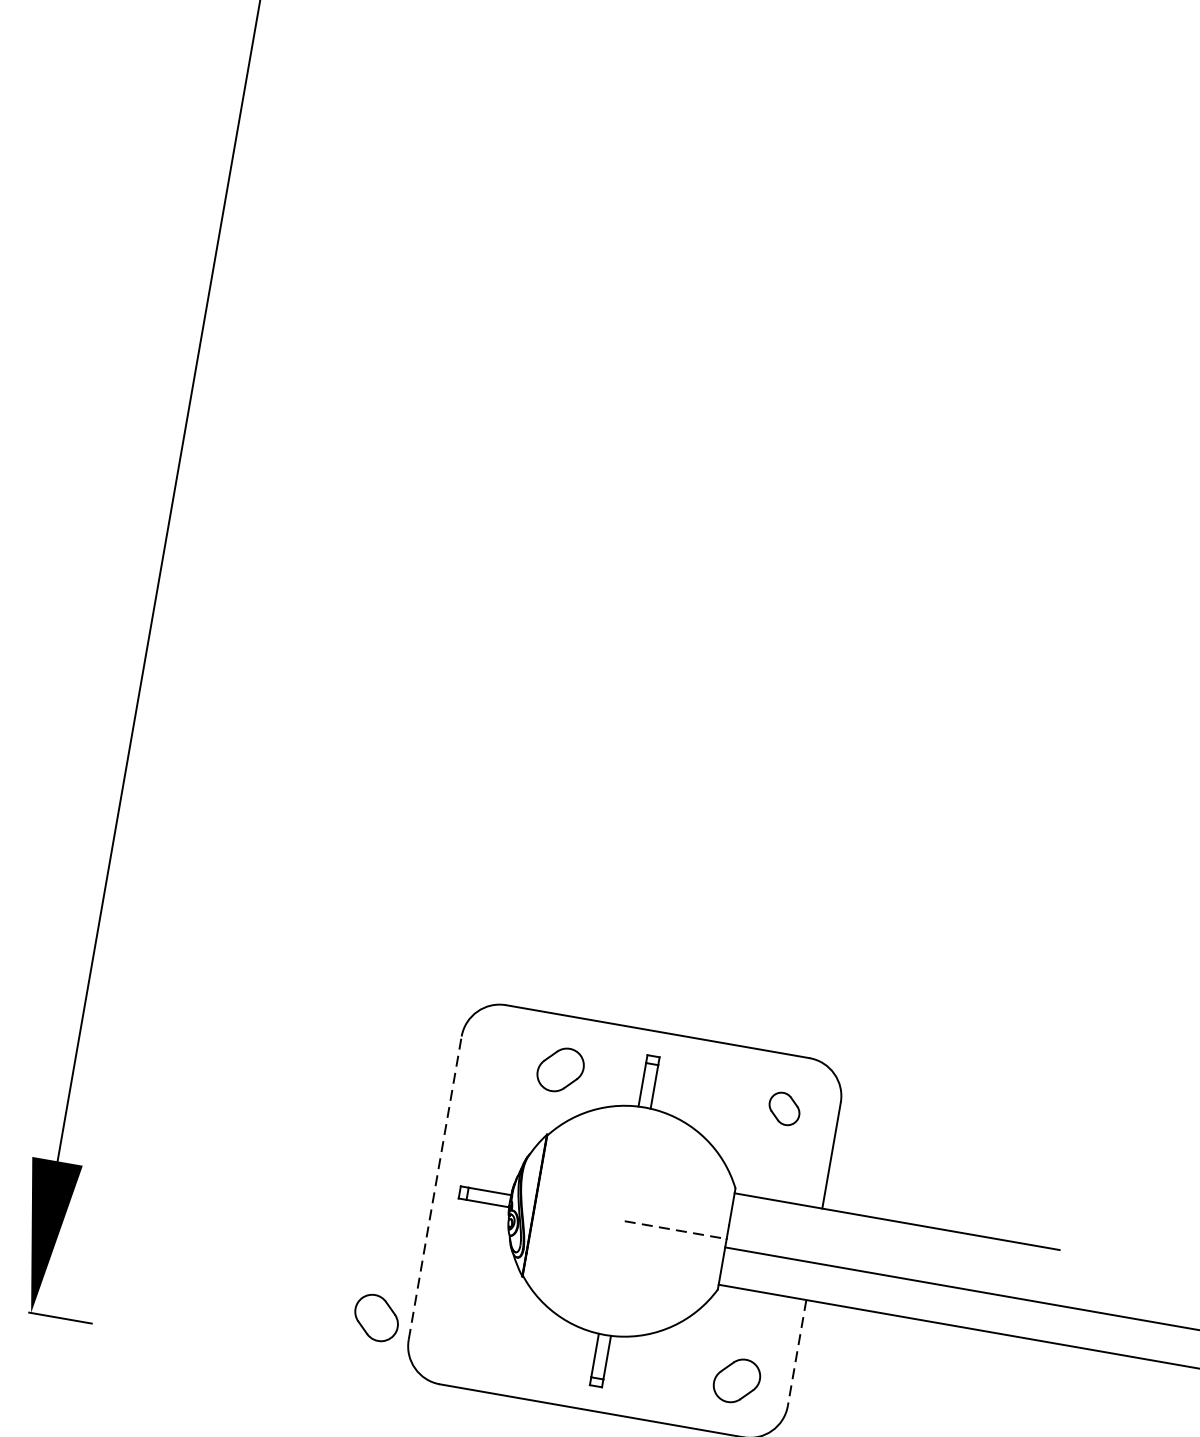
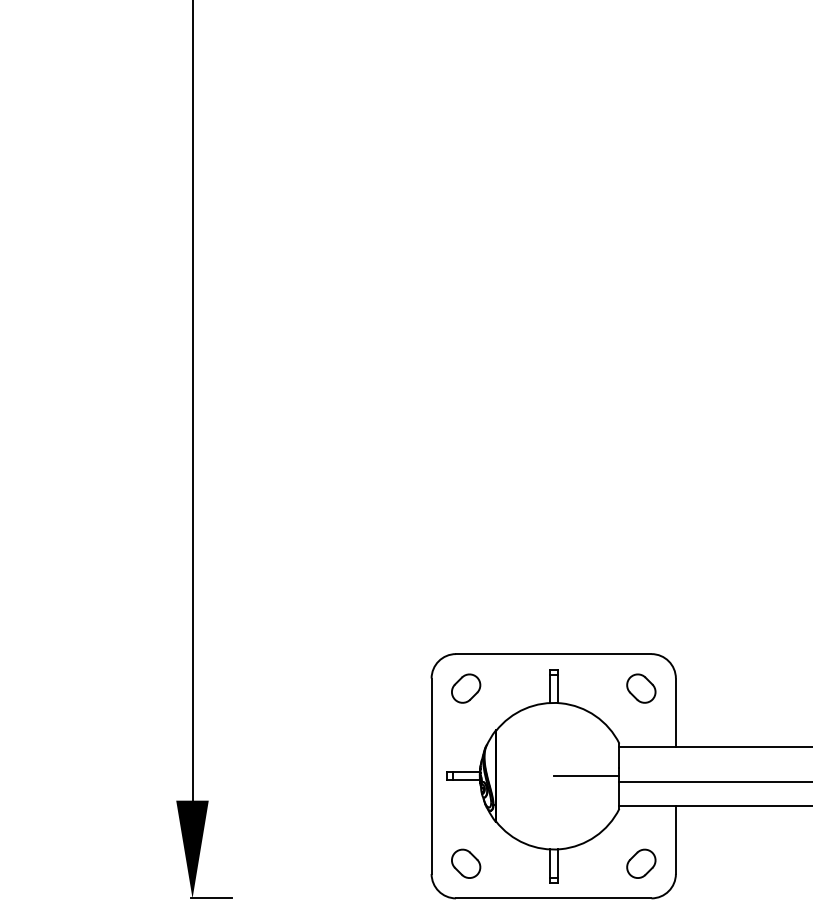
part: (561, 1069) -> (466, 688), moved
part: (784, 1108) -> (641, 688), size x1.43
line: (434, 1188) -> (431, 776), dashed -> solid
line: (675, 1230) -> (586, 776), dashed -> solid
part: (377, 1317) -> (466, 863), moved
line: (796, 1353) -> (675, 840), dashed -> solid

